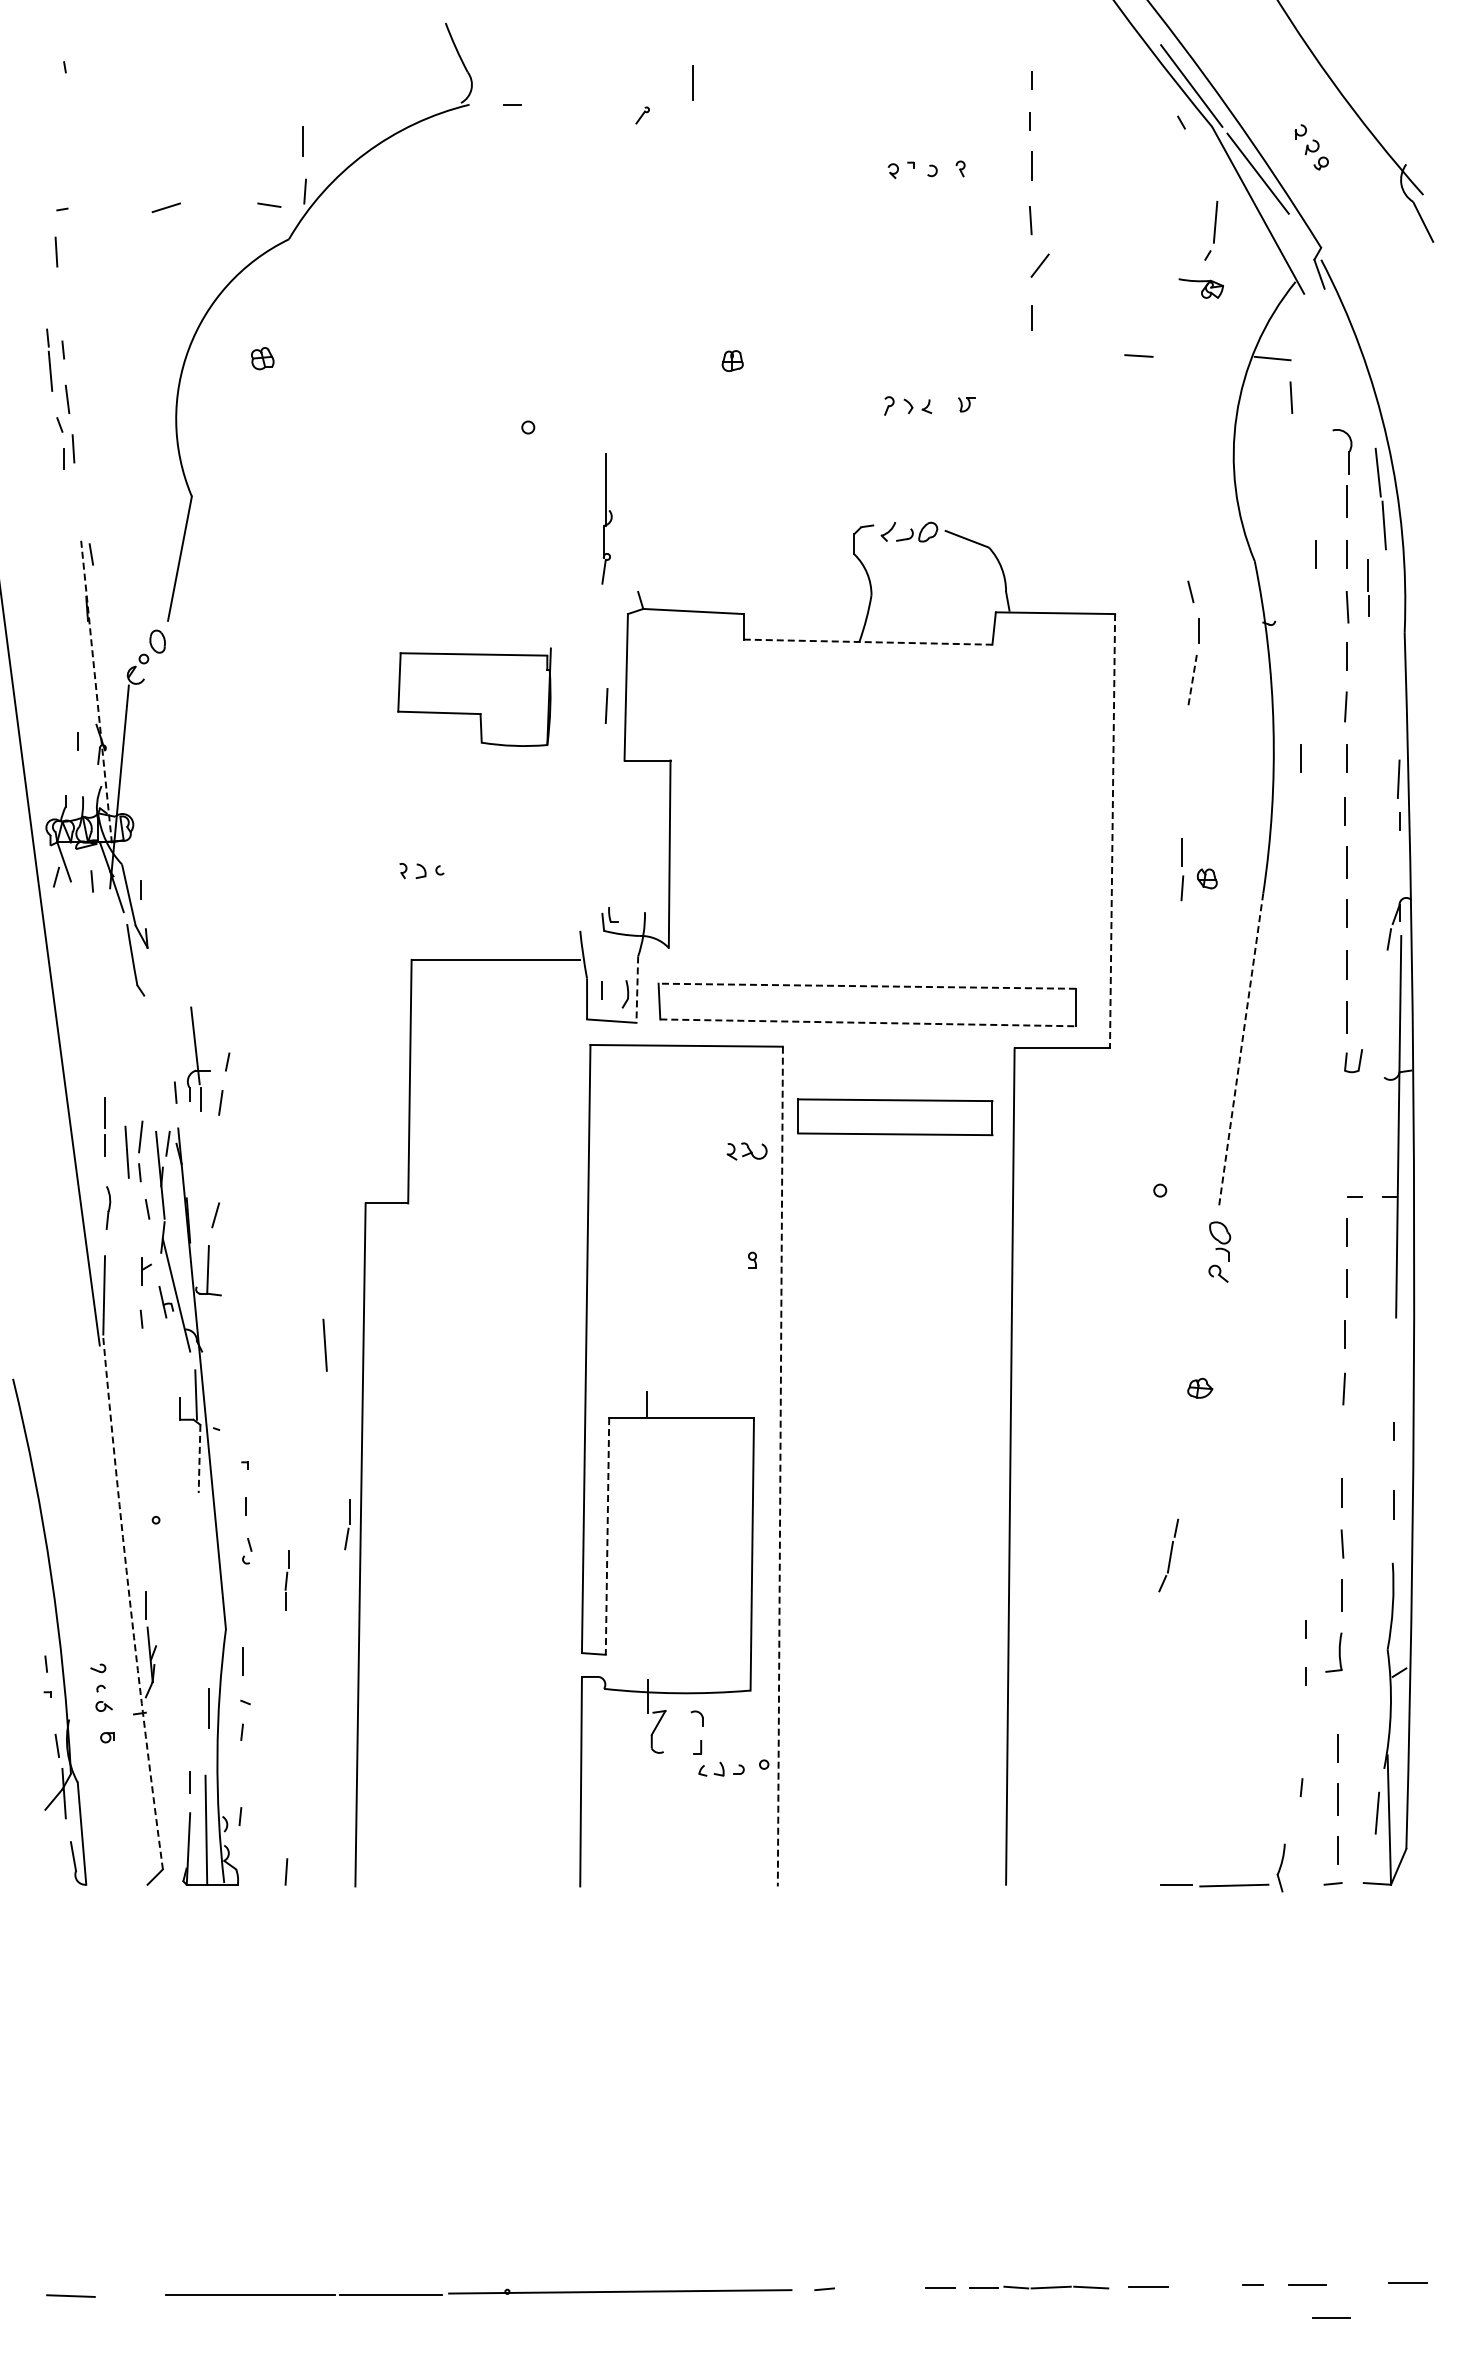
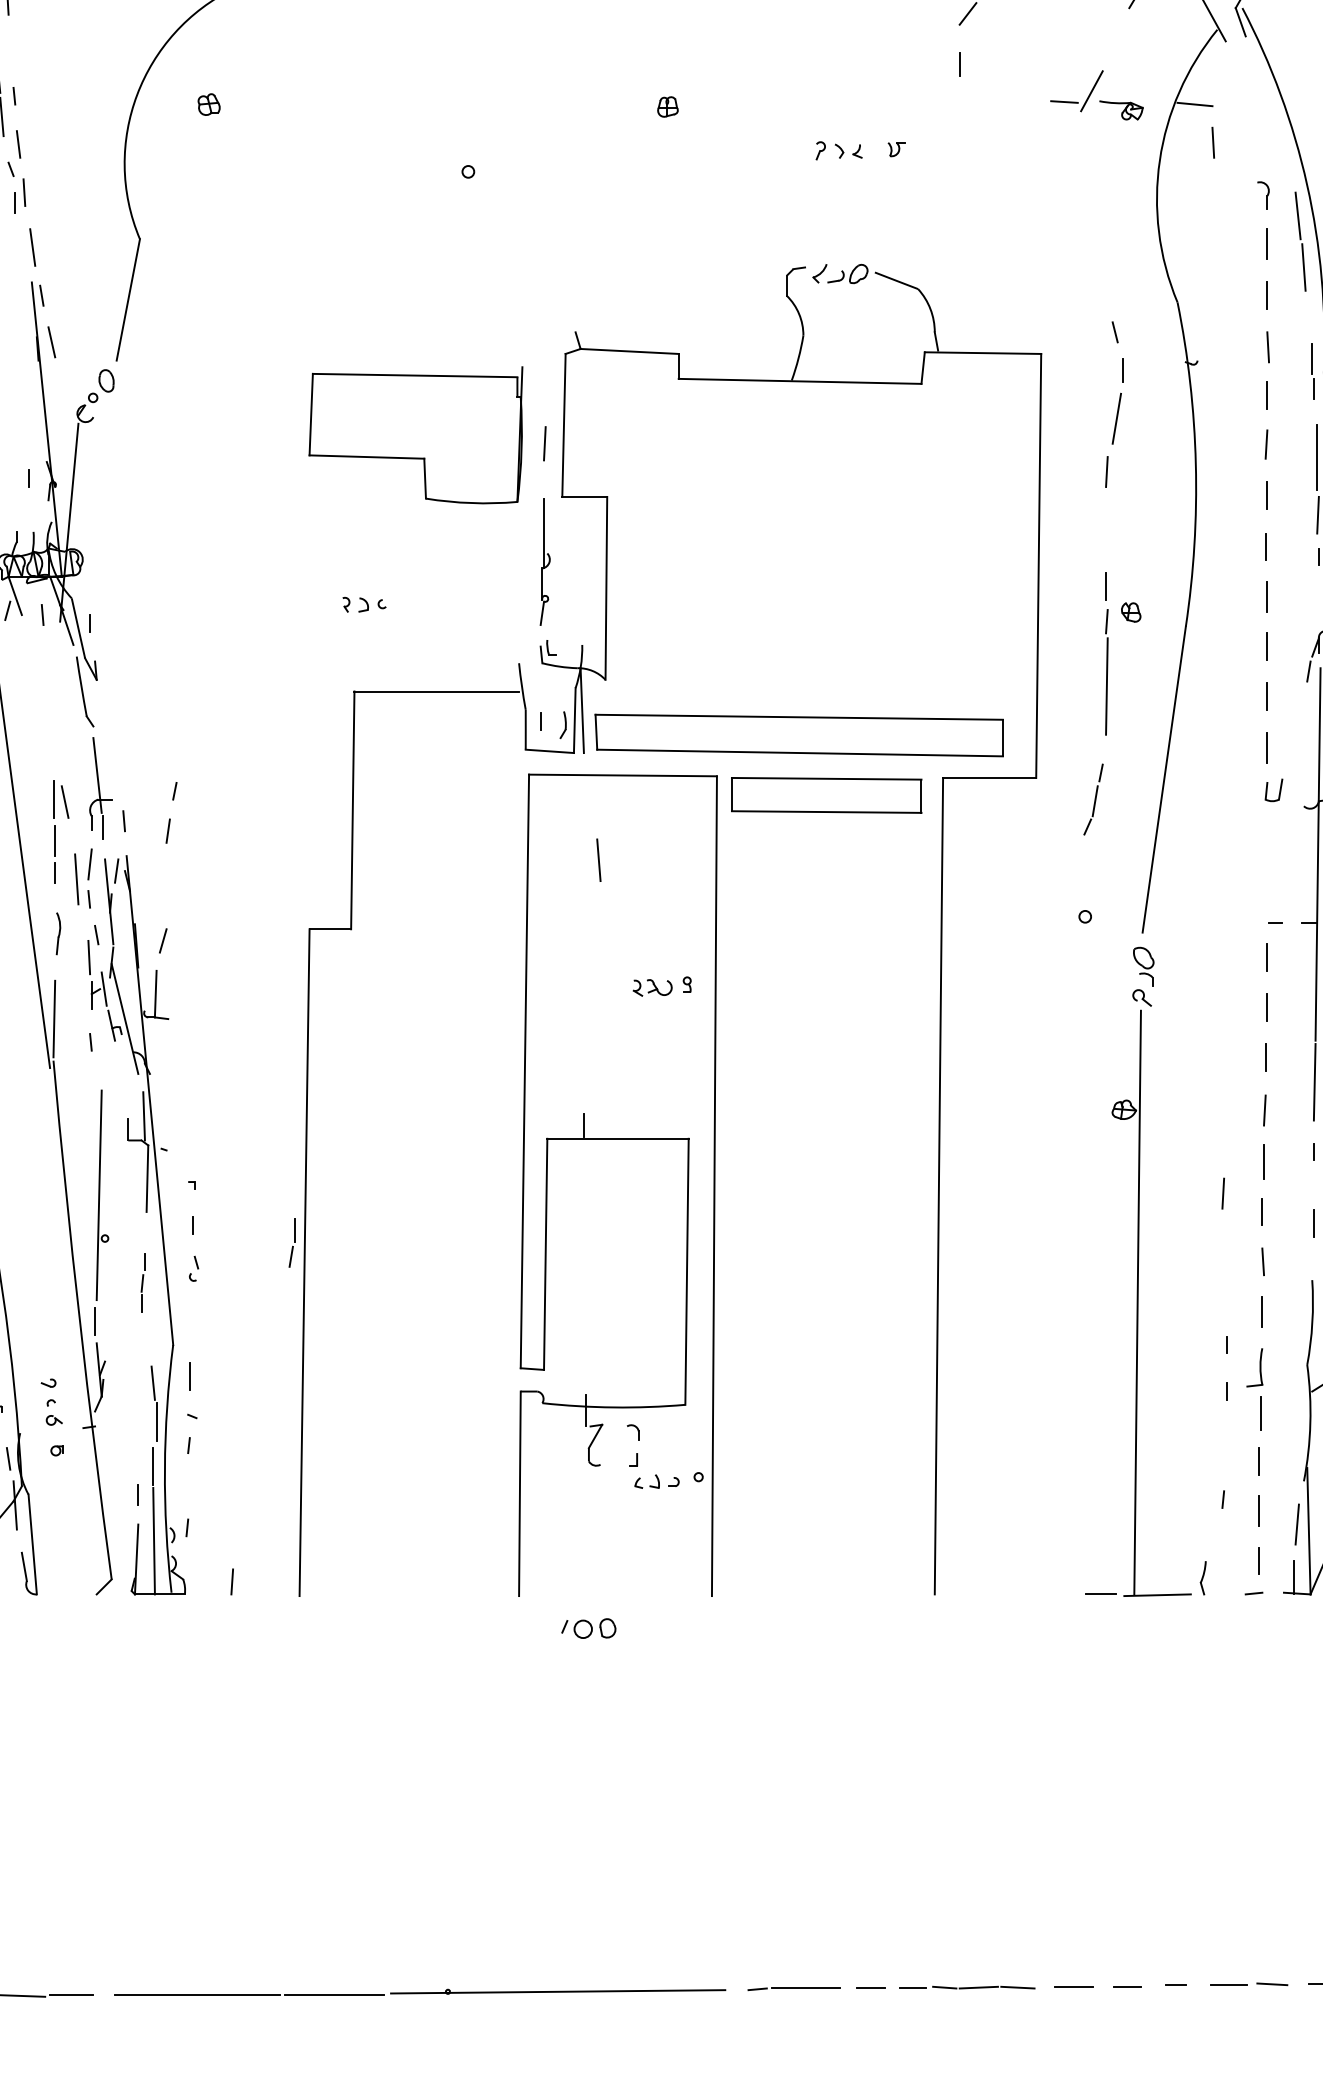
part: (1200, 288) -> (1120, 110), moved
line: (1166, 344) -> (1091, 90), added
part: (1342, 451) -> (1263, 195), size x0.62
line: (81, 504) -> (32, 247), added
part: (606, 518) -> (544, 561), moved
line: (1315, 554) -> (1236, 295), removed
line: (1368, 587) -> (1312, 370), moved
line: (101, 601) -> (51, 341), added
line: (868, 642) -> (800, 381), dashed -> solid
line: (1192, 680) -> (1116, 418), dashed -> solid
line: (96, 691) -> (46, 429), dashed -> solid
part: (474, 696) -> (415, 434), size x1.43
line: (1397, 720) -> (1316, 457), added
line: (1182, 734) -> (1106, 471), added
line: (1300, 758) -> (1222, 494), removed
line: (1112, 831) -> (1038, 566), dashed -> solid
line: (1182, 954) -> (1106, 686), added
line: (644, 978) -> (581, 709), added
line: (867, 986) -> (799, 717), dashed -> solid
line: (637, 990) -> (574, 721), dashed -> solid
line: (868, 1022) -> (800, 752), dashed -> solid
line: (1241, 1050) -> (1164, 780), dashed -> solid
part: (198, 1058) -> (100, 787), moved
line: (103, 1070) -> (53, 799), added
line: (114, 1072) -> (64, 801), added
part: (895, 1117) -> (826, 795), moved
line: (661, 1132) -> (598, 860), added
part: (746, 1151) -> (652, 987), moved
line: (139, 1232) -> (88, 957), added
line: (154, 1264) -> (103, 988), added
line: (324, 1344) -> (269, 1067), removed
line: (1395, 1359) -> (1314, 1081), added
line: (1343, 1441) -> (1264, 1161), added
line: (199, 1459) -> (147, 1179), dashed -> solid
line: (780, 1466) -> (714, 1186), dashed -> solid
line: (1301, 1474) -> (1223, 1193), added
line: (149, 1475) -> (98, 1194), added
line: (607, 1536) -> (545, 1254), dashed -> solid
part: (1168, 1555) -> (1093, 799), moved
part: (286, 1580) -> (142, 1282), moved
line: (1213, 1585) -> (1137, 1302), added
arc: (130, 1604) -> (80, 1320), dashed -> solid
line: (205, 1668) -> (153, 1383), added
line: (1339, 1699) -> (1260, 1413), added
line: (205, 1753) -> (153, 1466), added
part: (1280, 1867) -> (1202, 1577), size x0.71
line: (1374, 1867) -> (1294, 1577), added
part: (651, 1919) -> (588, 1628), added
line: (1351, 2284) -> (1271, 1984), added
line: (1203, 2286) -> (1127, 1986), added
line: (873, 2288) -> (805, 1988), added
line: (121, 2295) -> (71, 1995), added
line: (1331, 2317) -> (1252, 2016), removed

